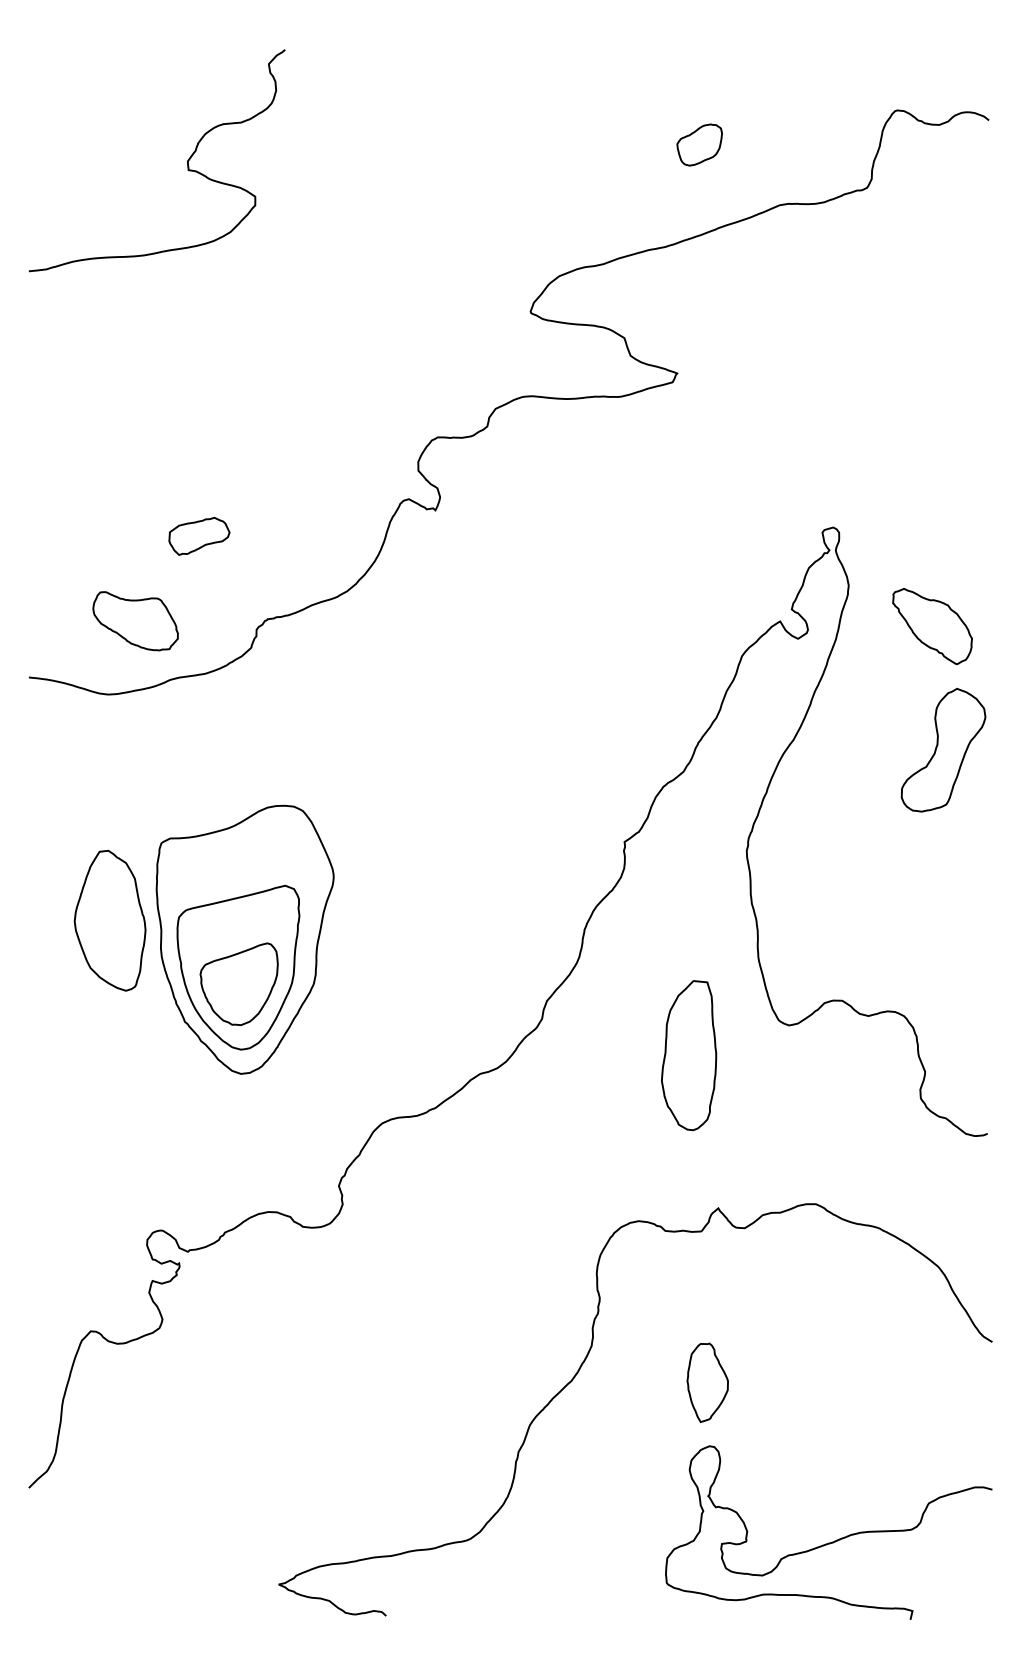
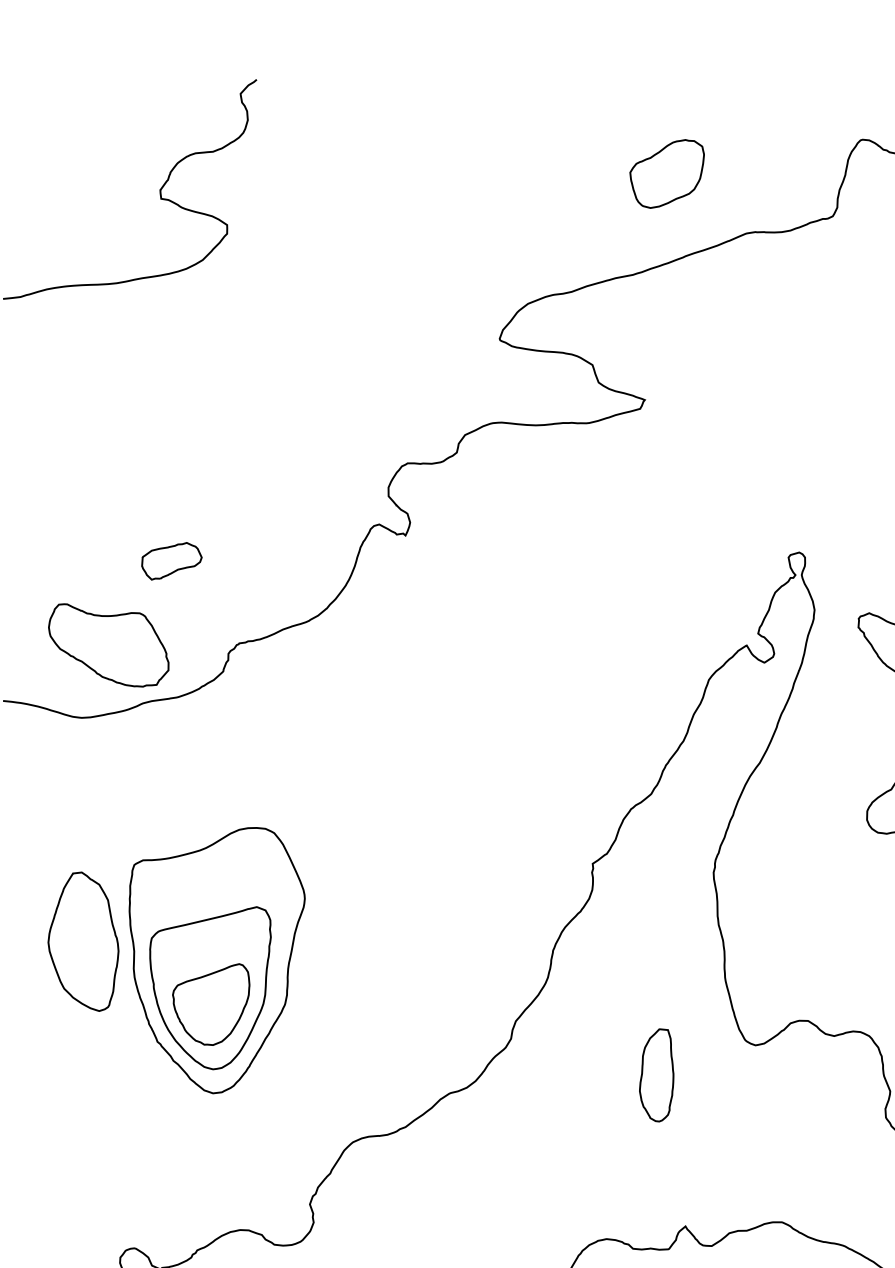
part: (699, 144) -> (666, 173), size x1.67
part: (135, 620) -> (108, 644), size x1.43
part: (689, 1055) -> (656, 1075), size x0.62

